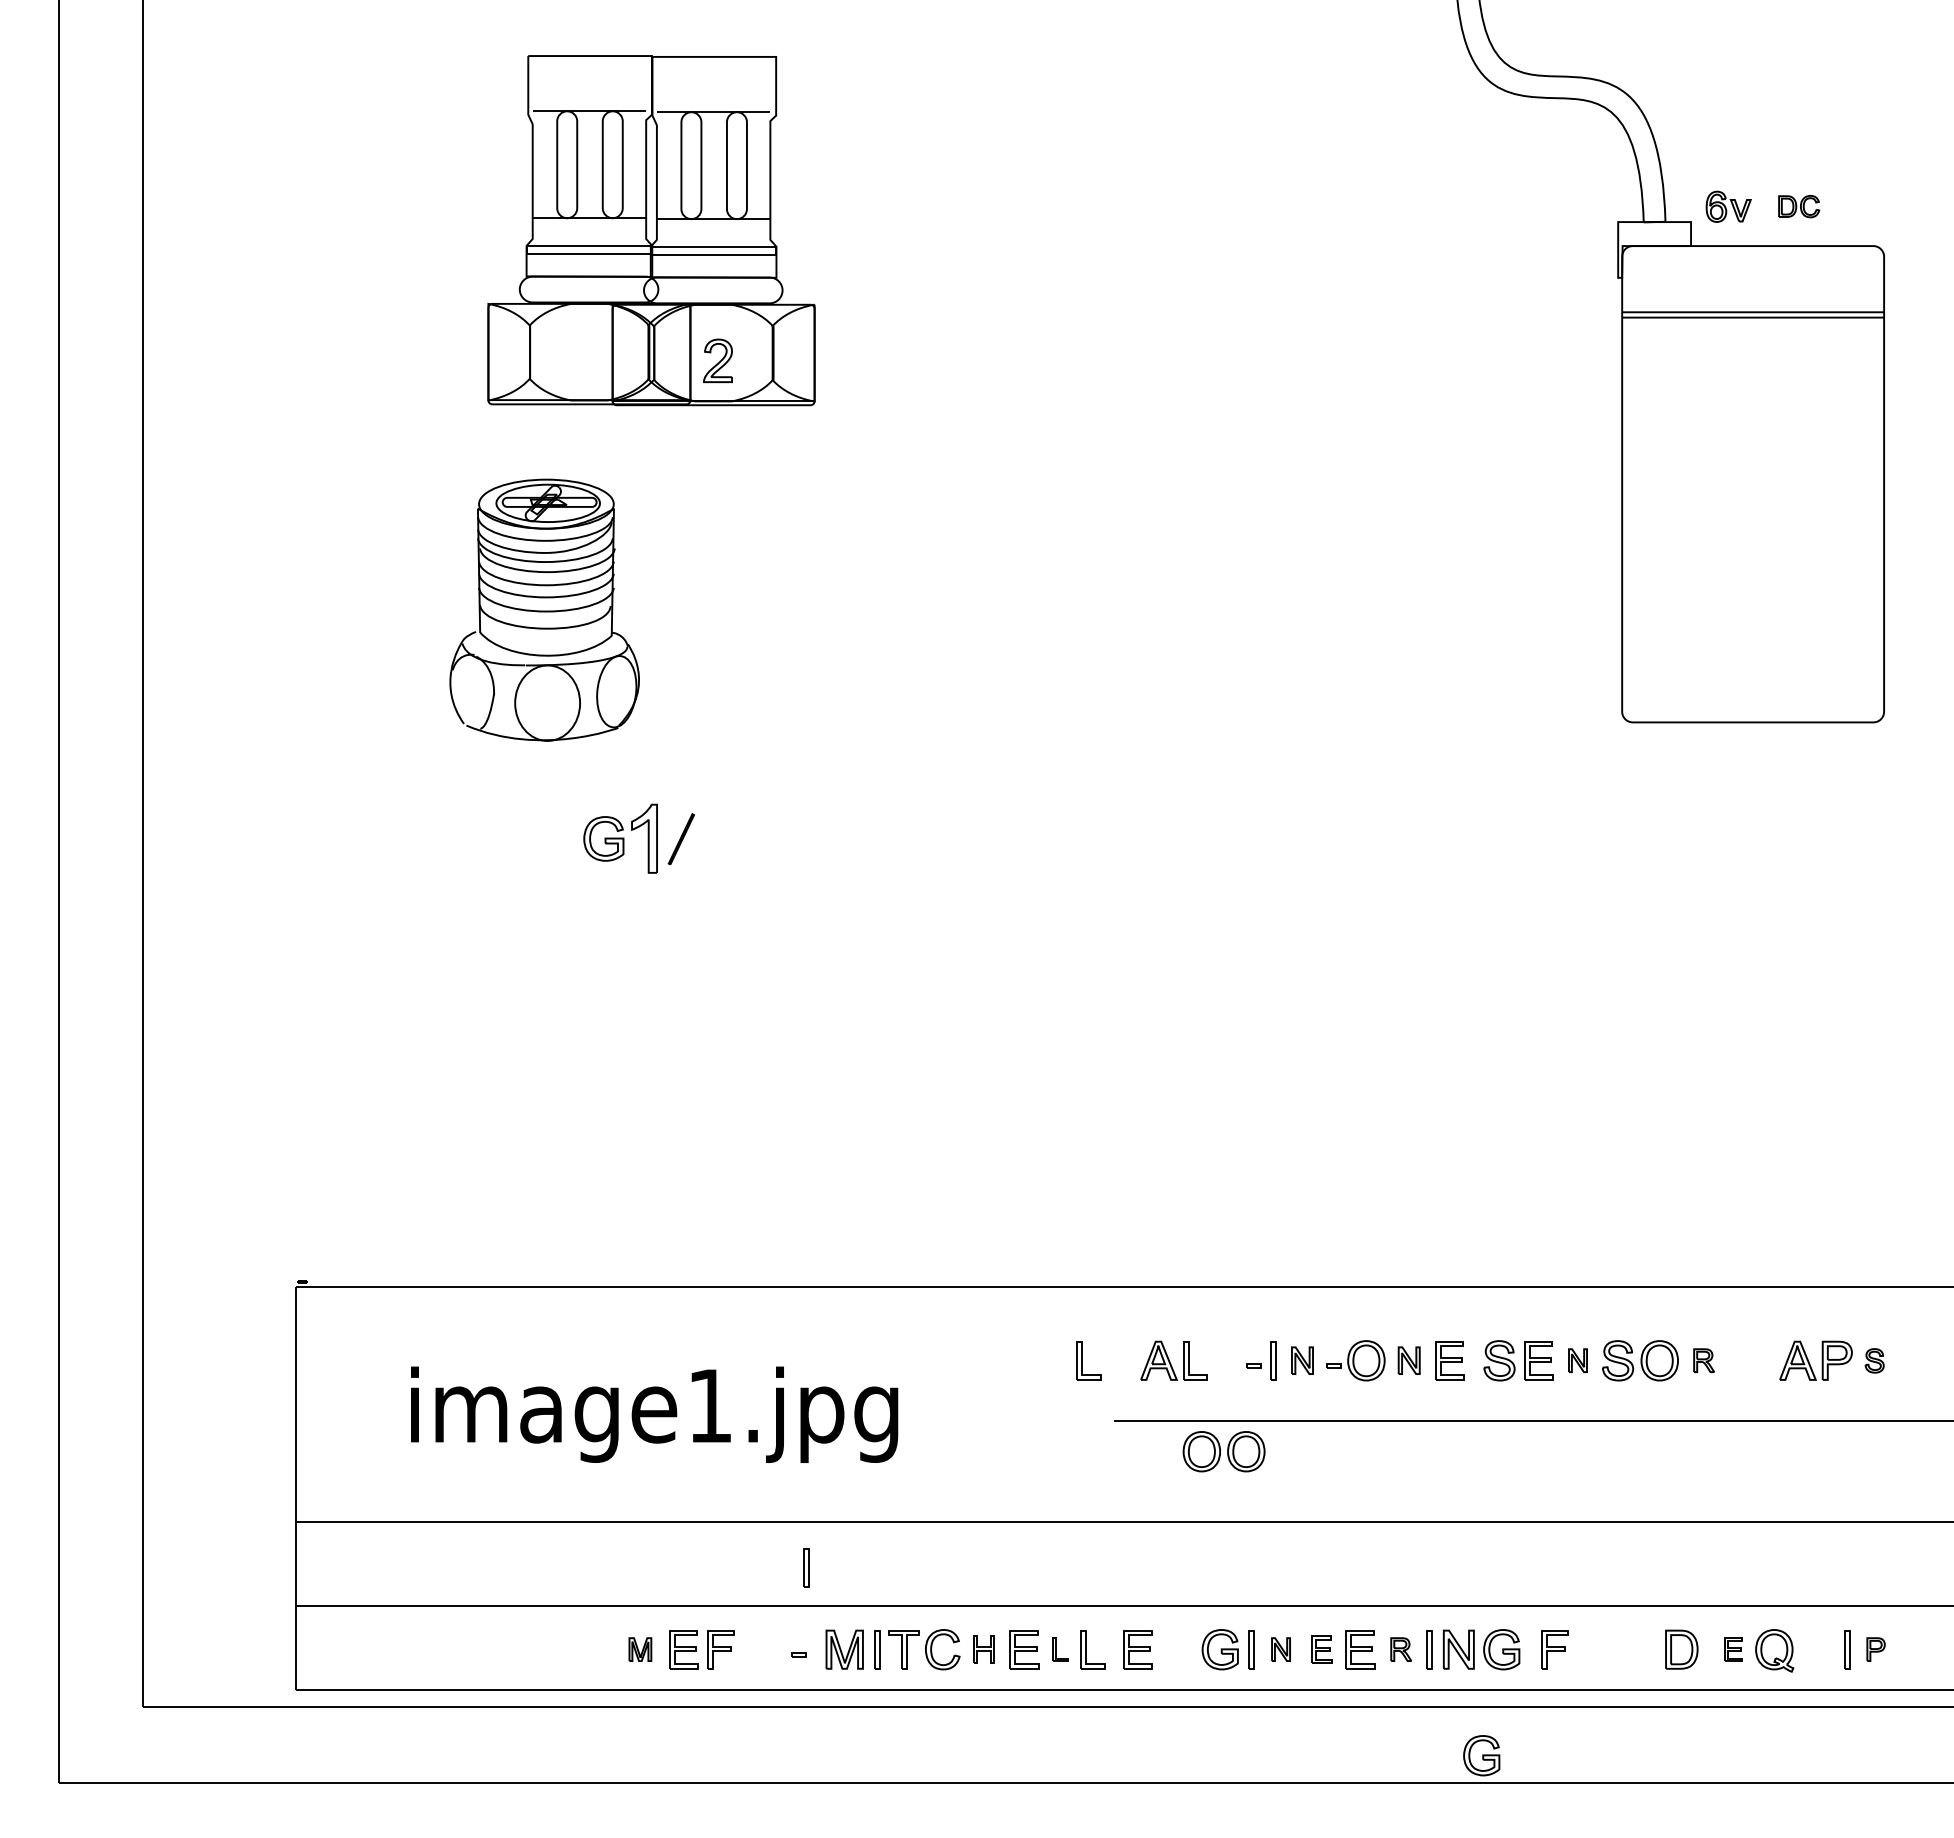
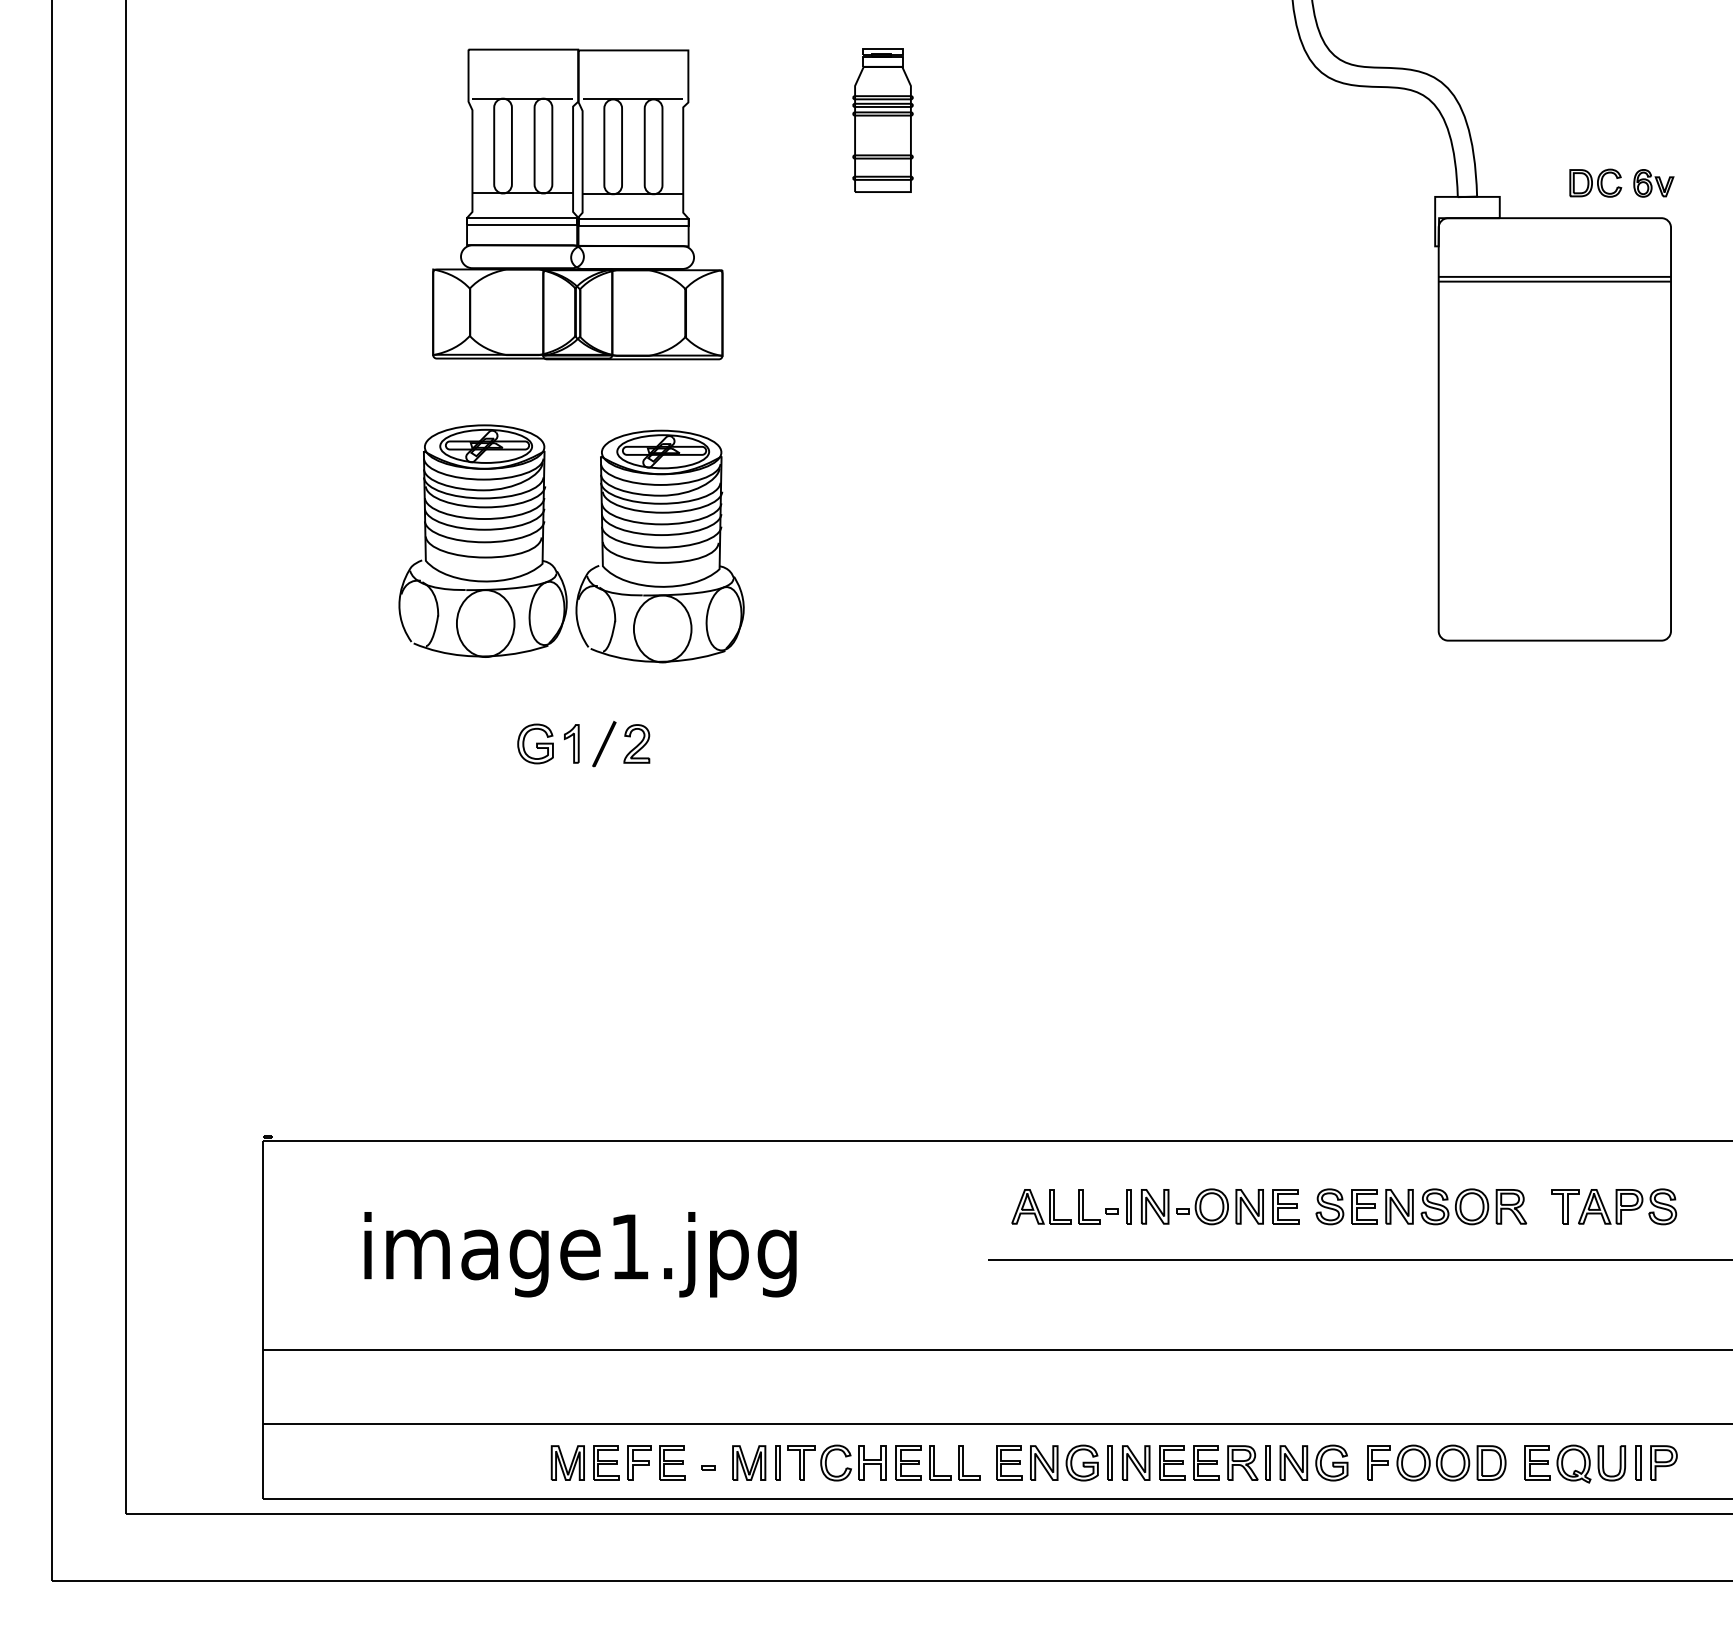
part: (995, 135) -> (882, 120), added
part: (1728, 206) -> (1653, 183), moved
part: (1798, 206) -> (1595, 183), size x1.43
part: (717, 360) -> (636, 743), moved
part: (744, 615) -> (660, 545), added
part: (644, 838) -> (571, 743), size x0.62
part: (1088, 1360) -> (1088, 1206), moved
part: (1302, 1360) -> (1155, 1206), size x1.43
part: (1409, 1360) -> (1250, 1206), size x1.43
part: (1577, 1360) -> (1399, 1206), size x1.67
part: (1703, 1360) -> (1510, 1206), size x1.67
part: (1764, 1360) -> (1564, 1206), added
part: (1874, 1360) -> (1662, 1206), size x1.67
part: (1223, 1451) -> (1432, 1462), moved
part: (806, 1567) -> (715, 1390), removed
part: (640, 1649) -> (568, 1462), size x1.67
part: (757, 1649) -> (671, 1462), added
part: (983, 1649) -> (872, 1462), size x1.43
part: (1060, 1649) -> (940, 1462), size x1.67
part: (1177, 1649) -> (1044, 1462), added
part: (1280, 1649) -> (1135, 1462), size x1.67
part: (1321, 1649) -> (1172, 1462), size x1.43
part: (1400, 1649) -> (1242, 1462), size x1.67
part: (1733, 1649) -> (1537, 1462), size x1.67
part: (1808, 1649) -> (1603, 1462), added
part: (1875, 1649) -> (1663, 1462), size x1.67
part: (1481, 1755) -> (1313, 1556), removed

